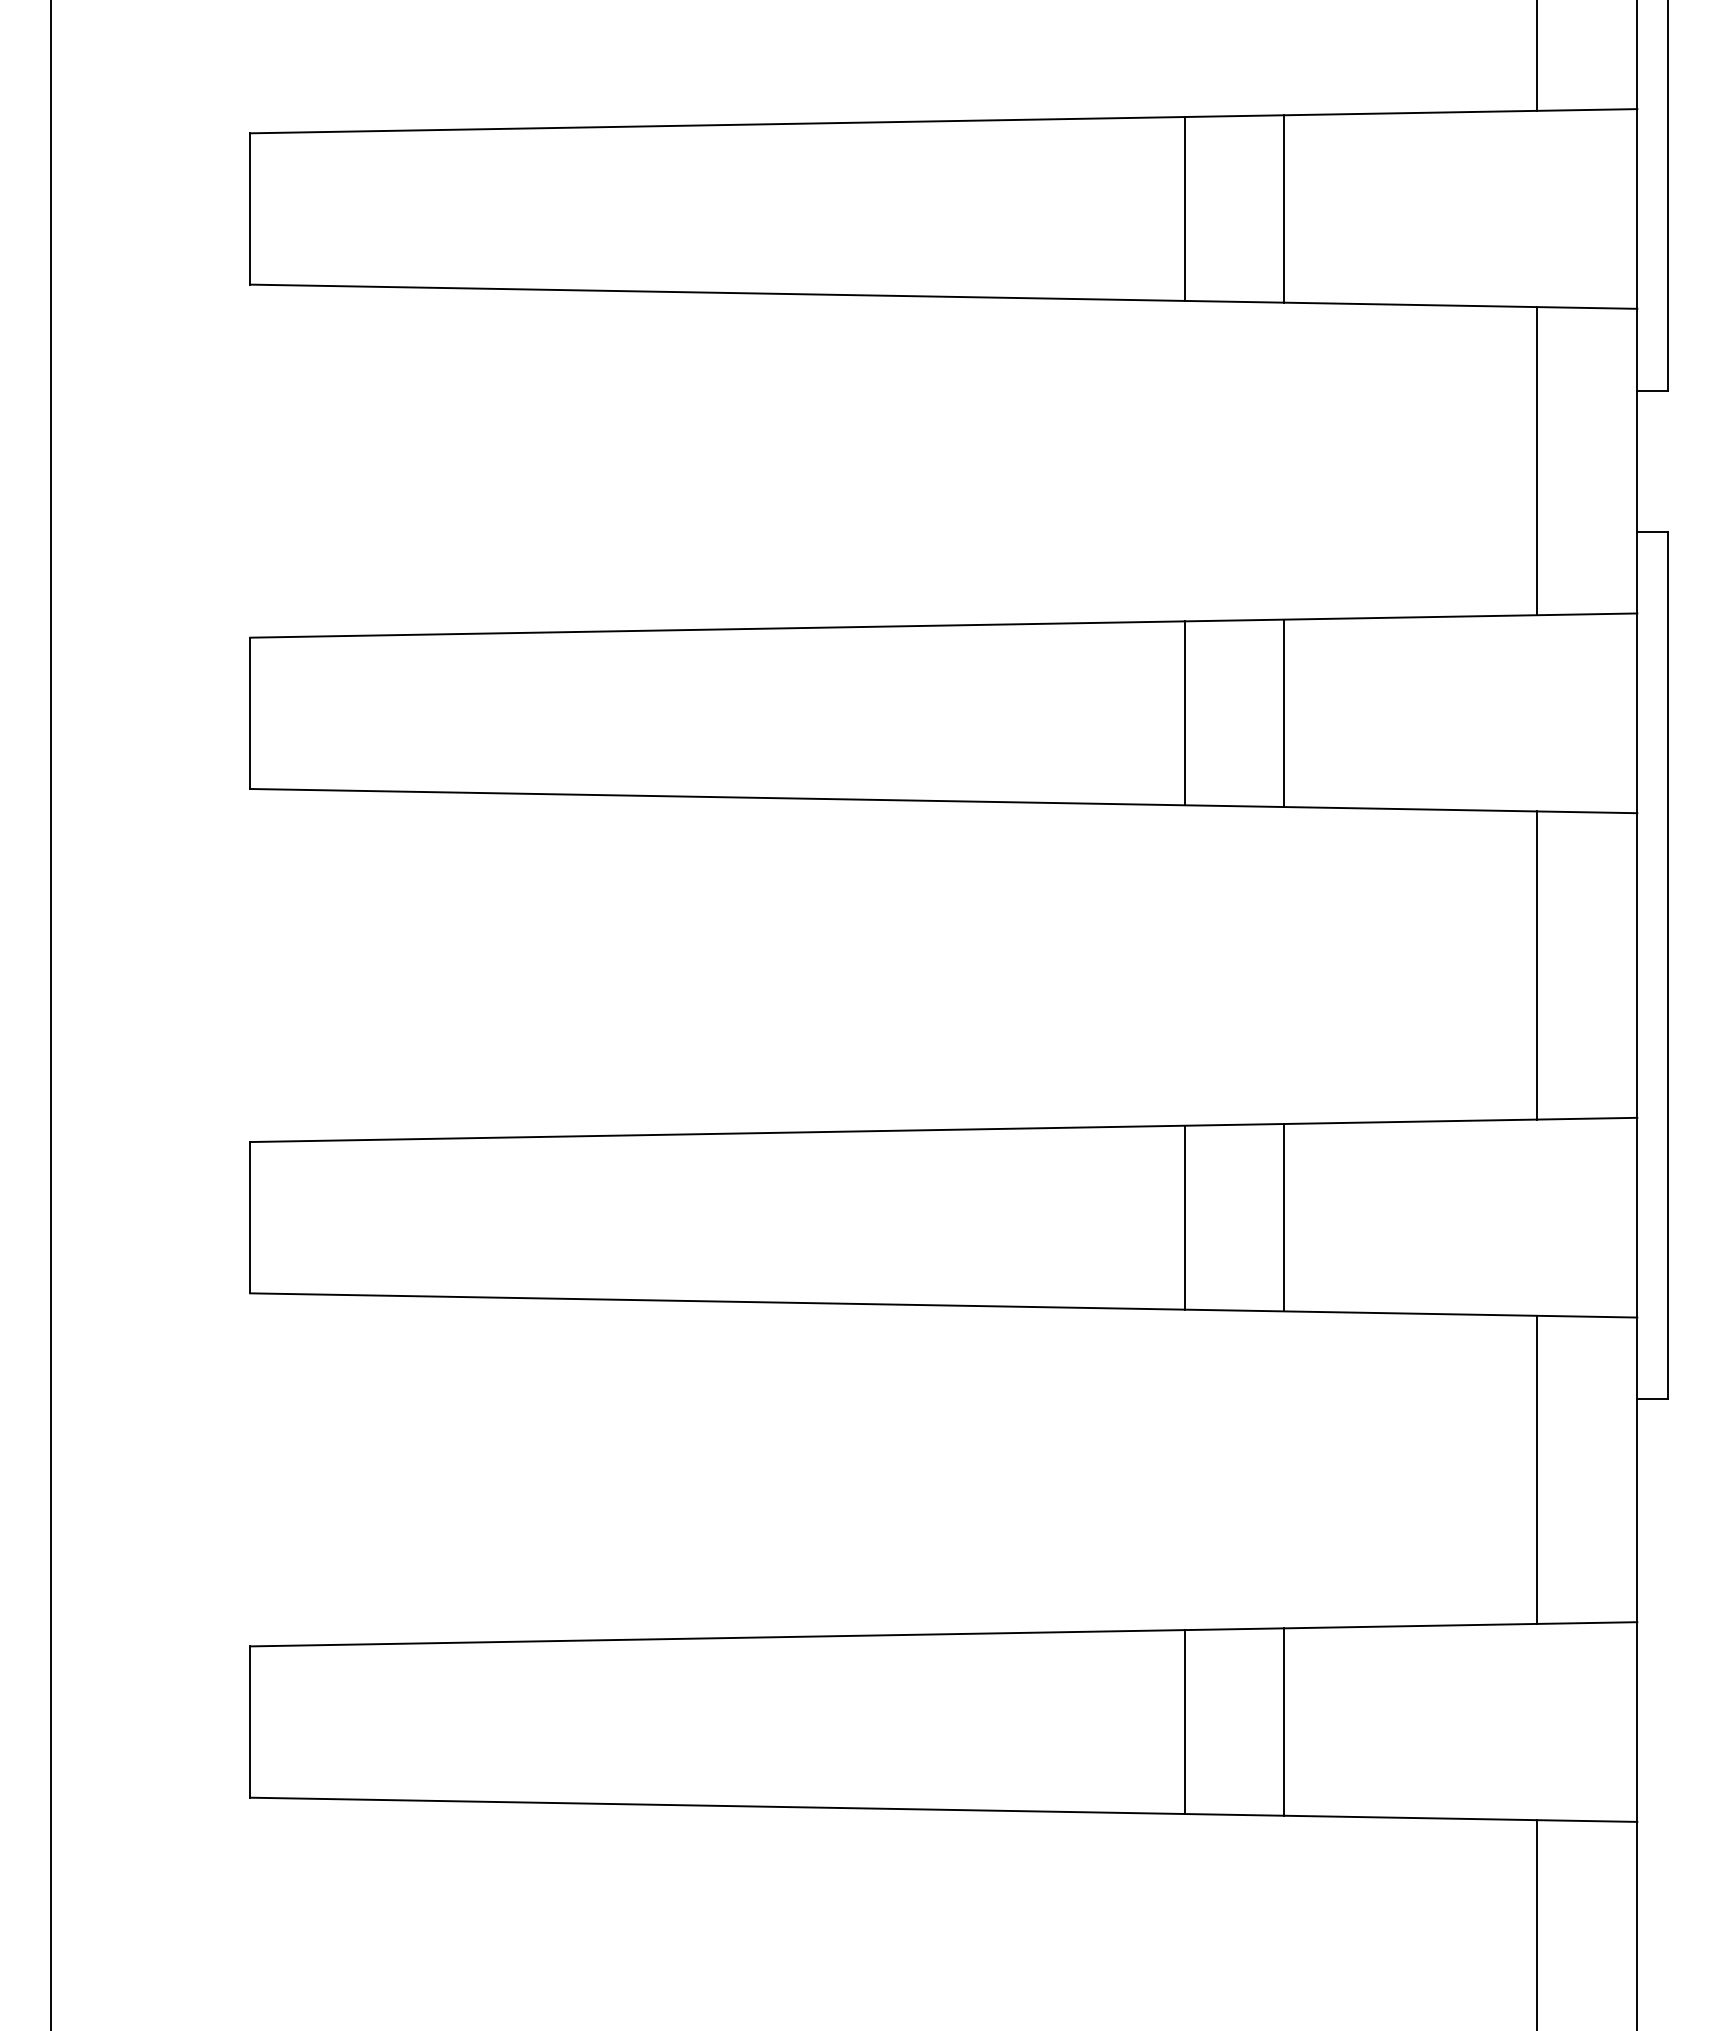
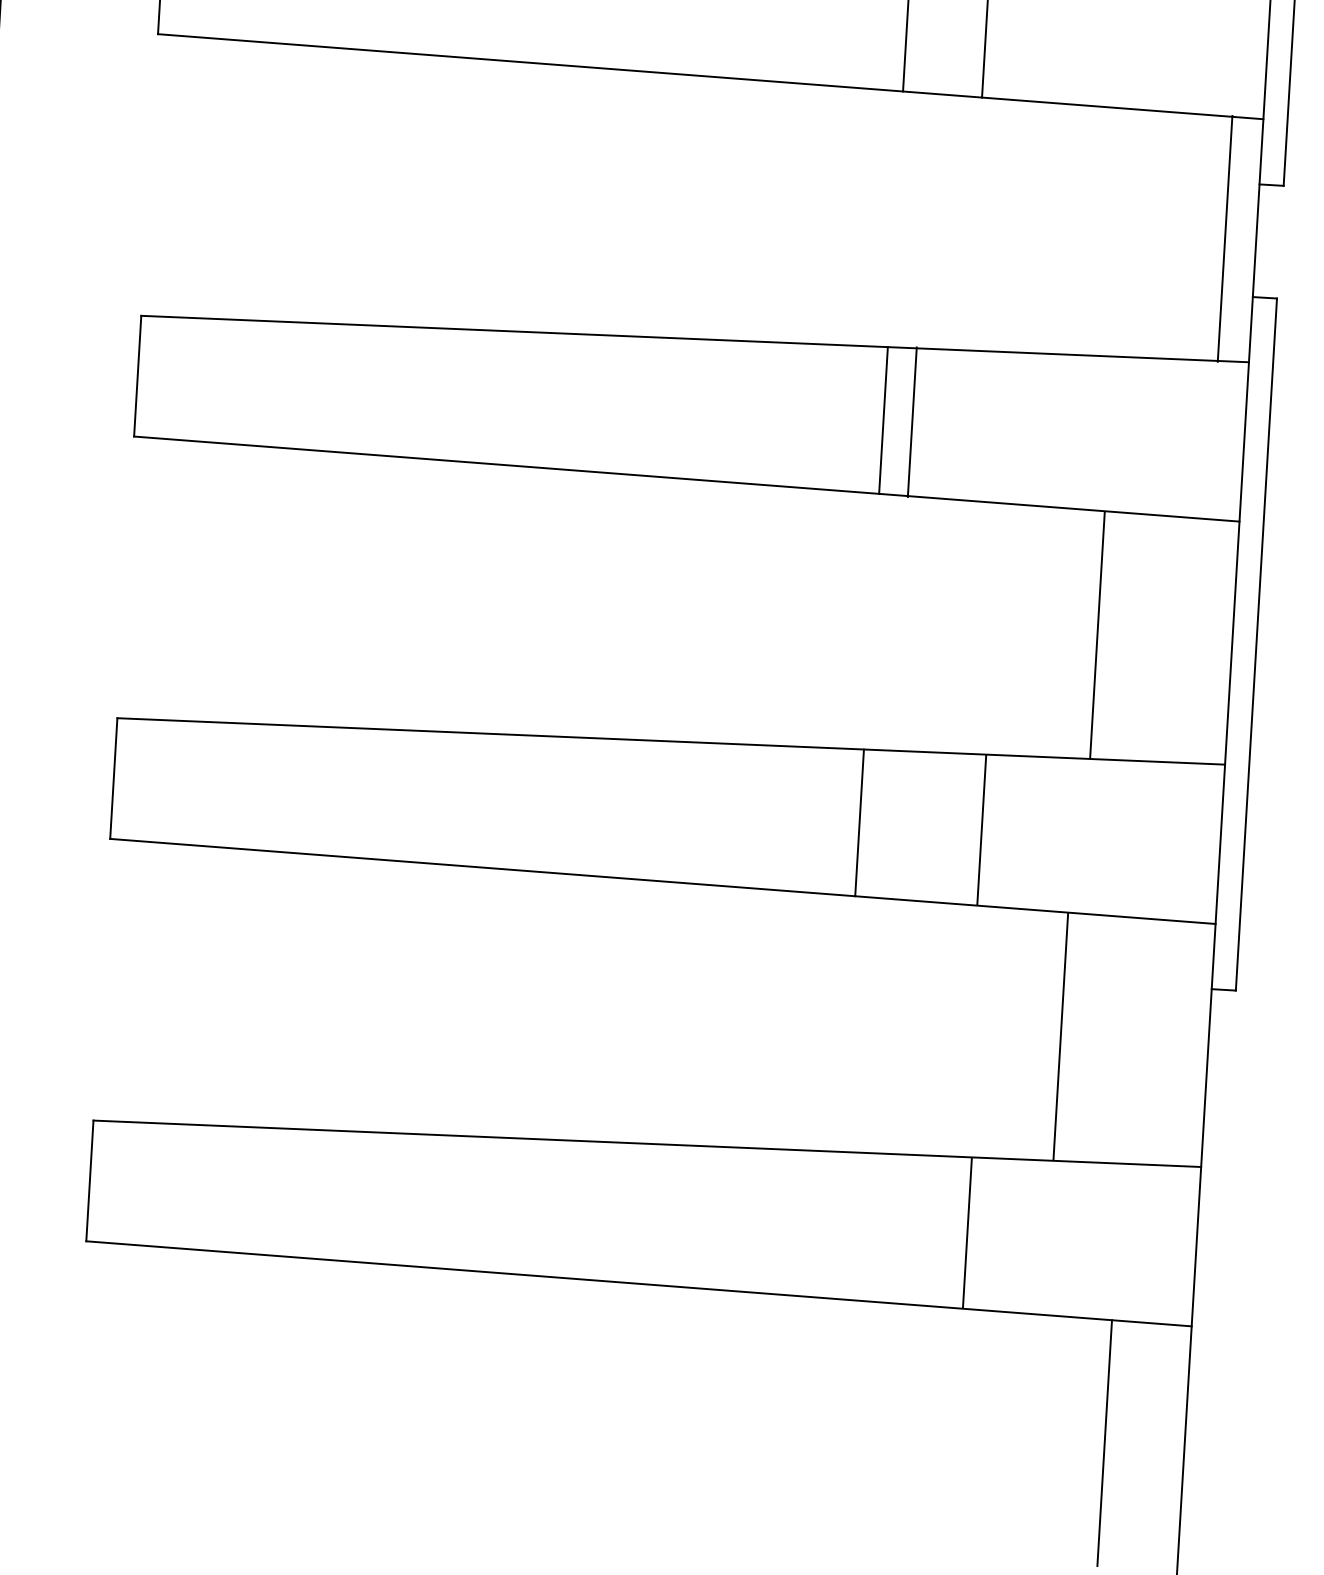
line: (1537, 461) -> (1225, 239), moved
line: (1284, 713) -> (912, 422), moved
line: (1537, 965) -> (1097, 635), moved
line: (1284, 1217) -> (981, 829), moved
line: (1537, 1469) -> (1060, 1036), moved
line: (1284, 1721) -> (967, 1232), moved
line: (1185, 1722) -> (835, 1225), removed

